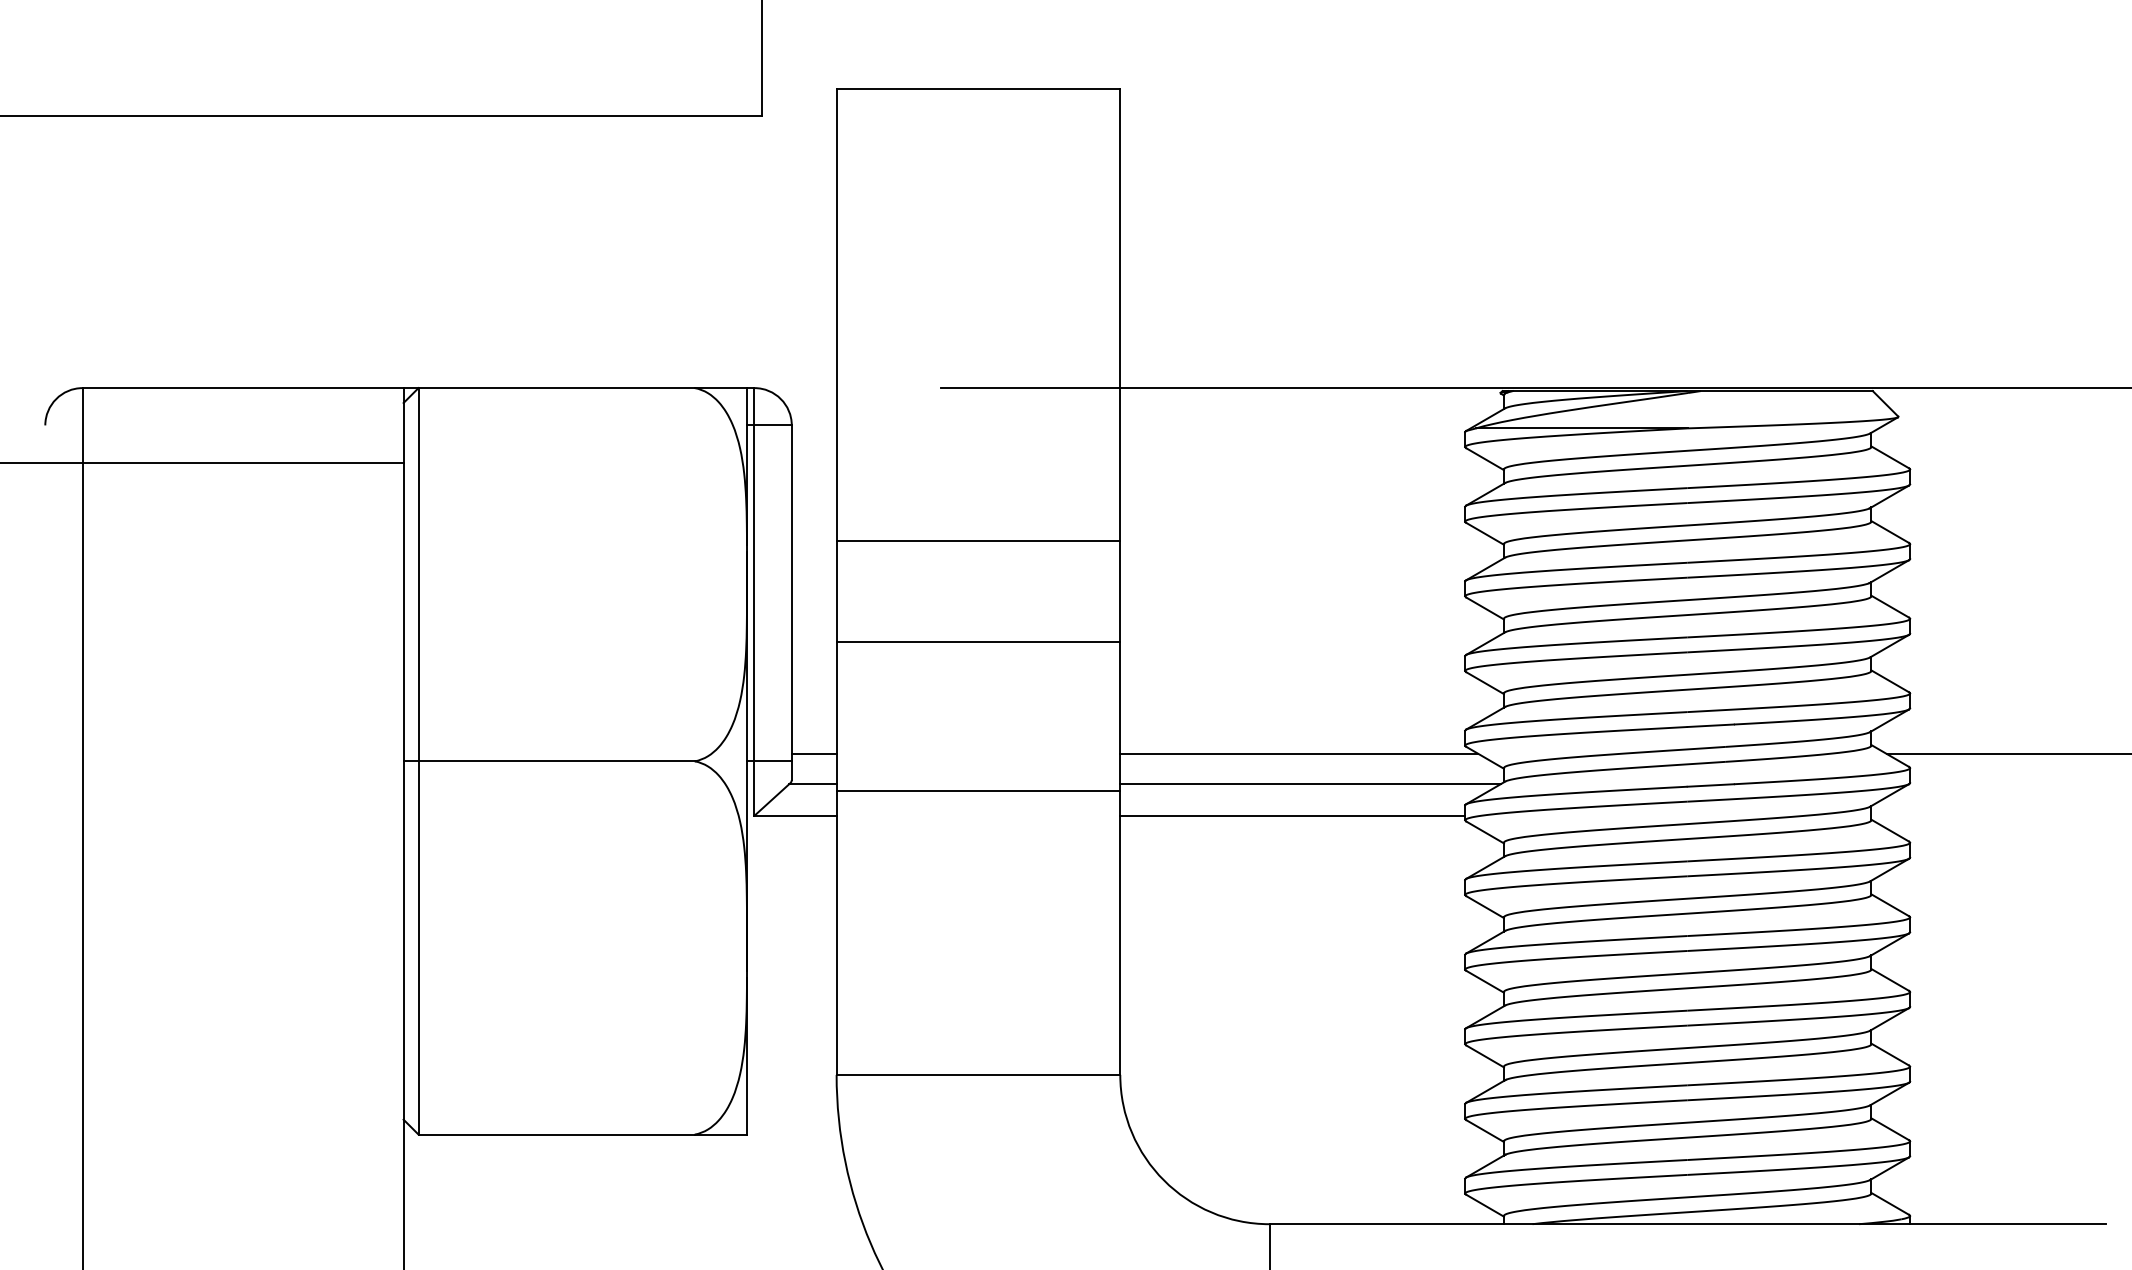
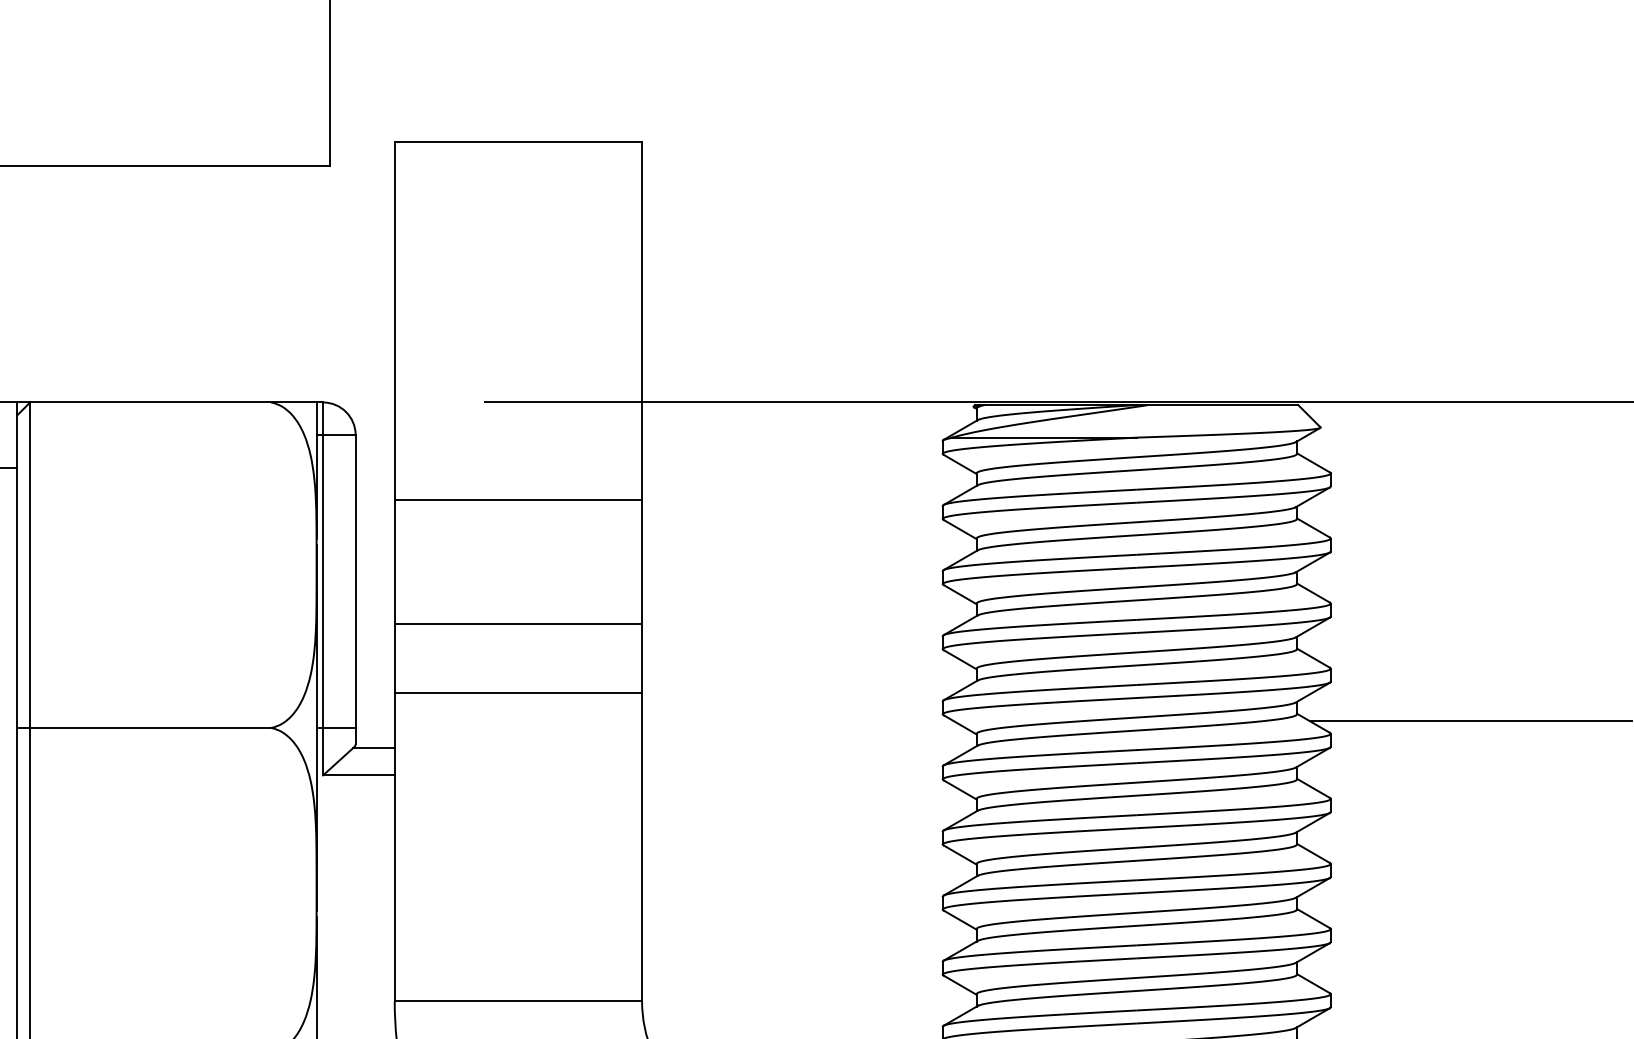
line: (978, 541) -> (518, 499), moved
line: (813, 753) -> (374, 721), removed
line: (1299, 753) -> (798, 721), removed
line: (1310, 784) -> (807, 748), removed
line: (978, 791) -> (518, 693), moved
line: (1292, 815) -> (792, 775), removed

